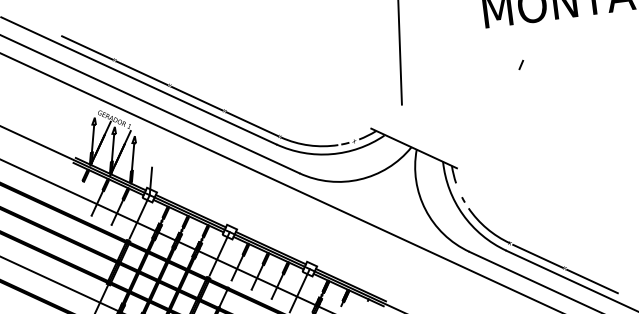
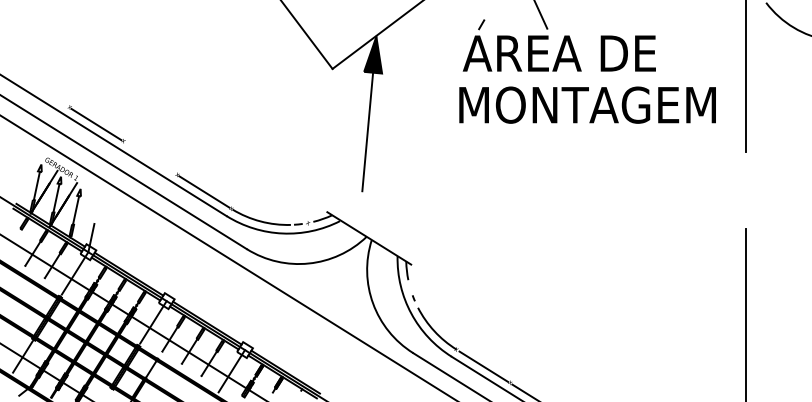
line: (86, 47) -> (42, 90), removed
line: (521, 64) -> (491, 165), removed
line: (197, 98) -> (150, 157), removed

